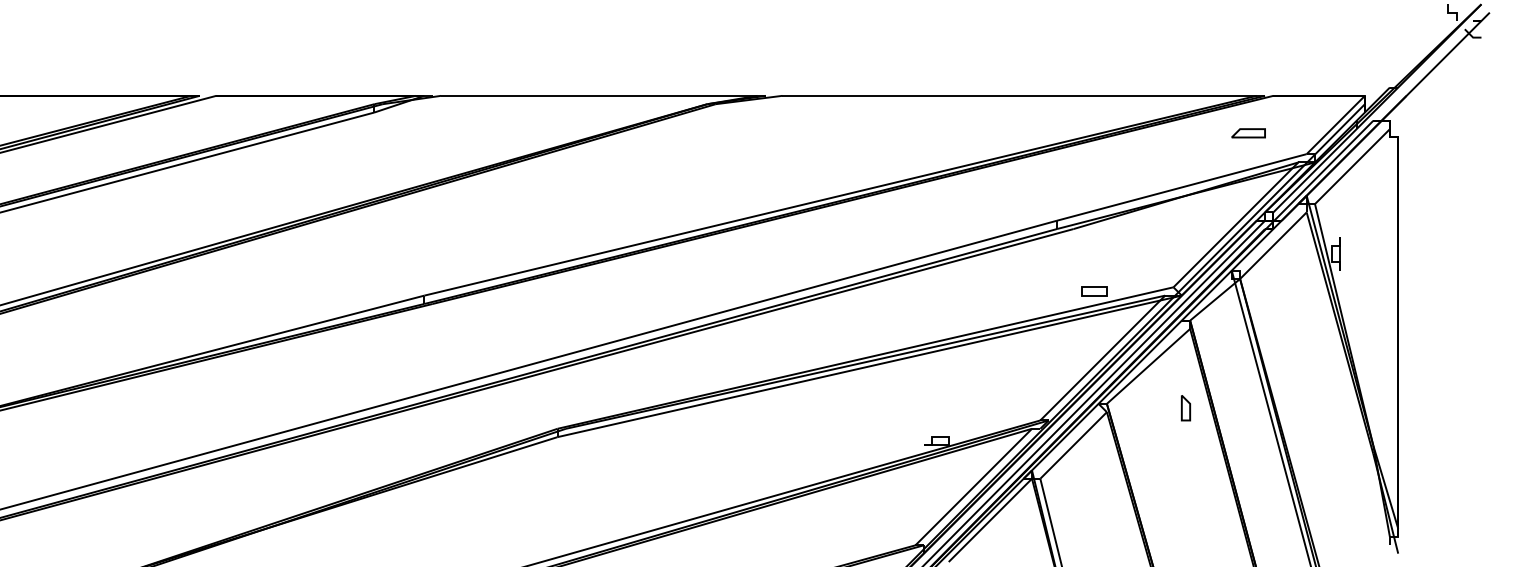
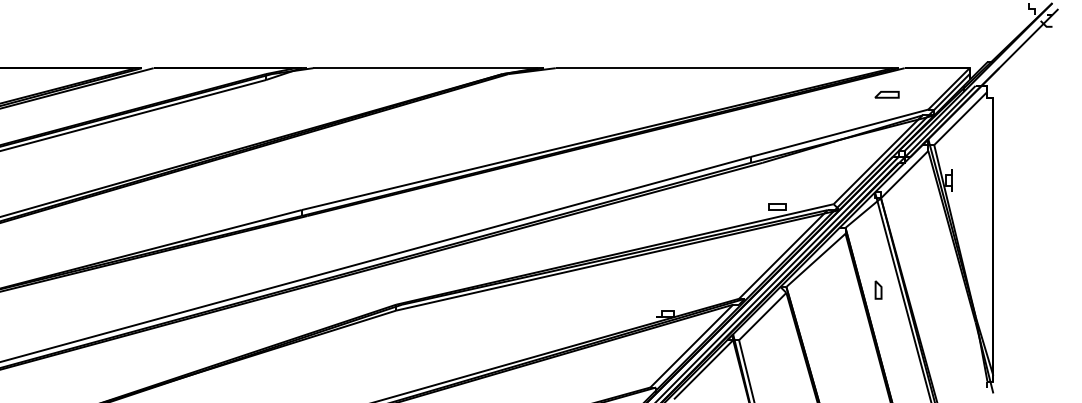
part: (1185, 407) -> (878, 289), moved

